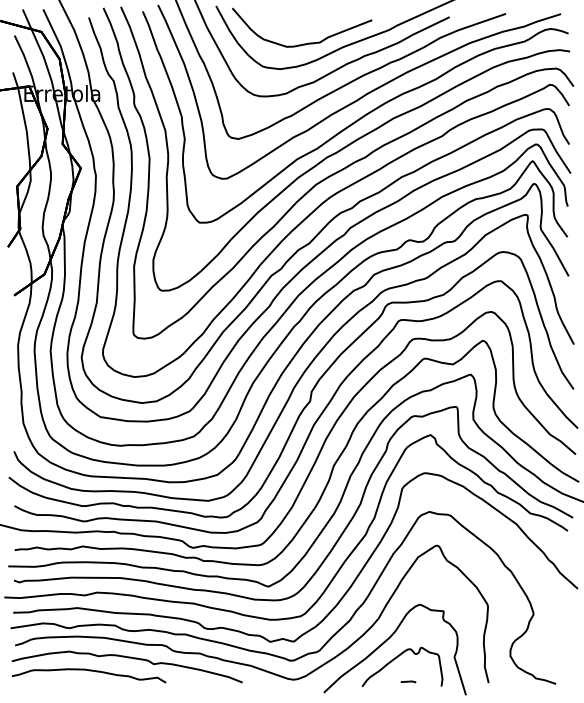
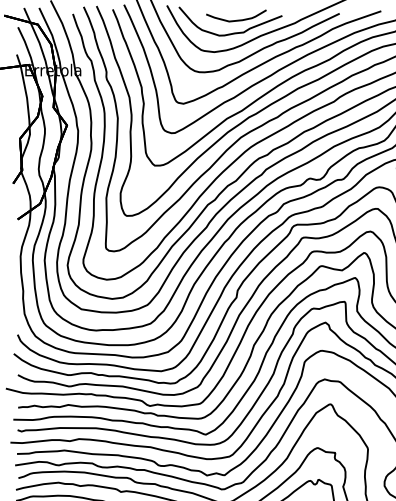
curve: (310, 25) -> (236, 19), added

